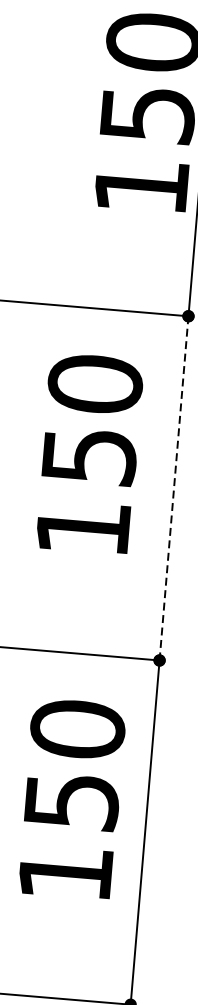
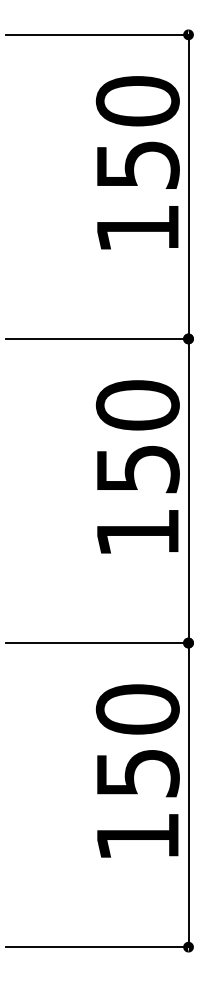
text: (89, 453) -> (137, 466), moved
line: (173, 488) -> (188, 491), dashed -> solid
text: (71, 798) -> (137, 770), moved

